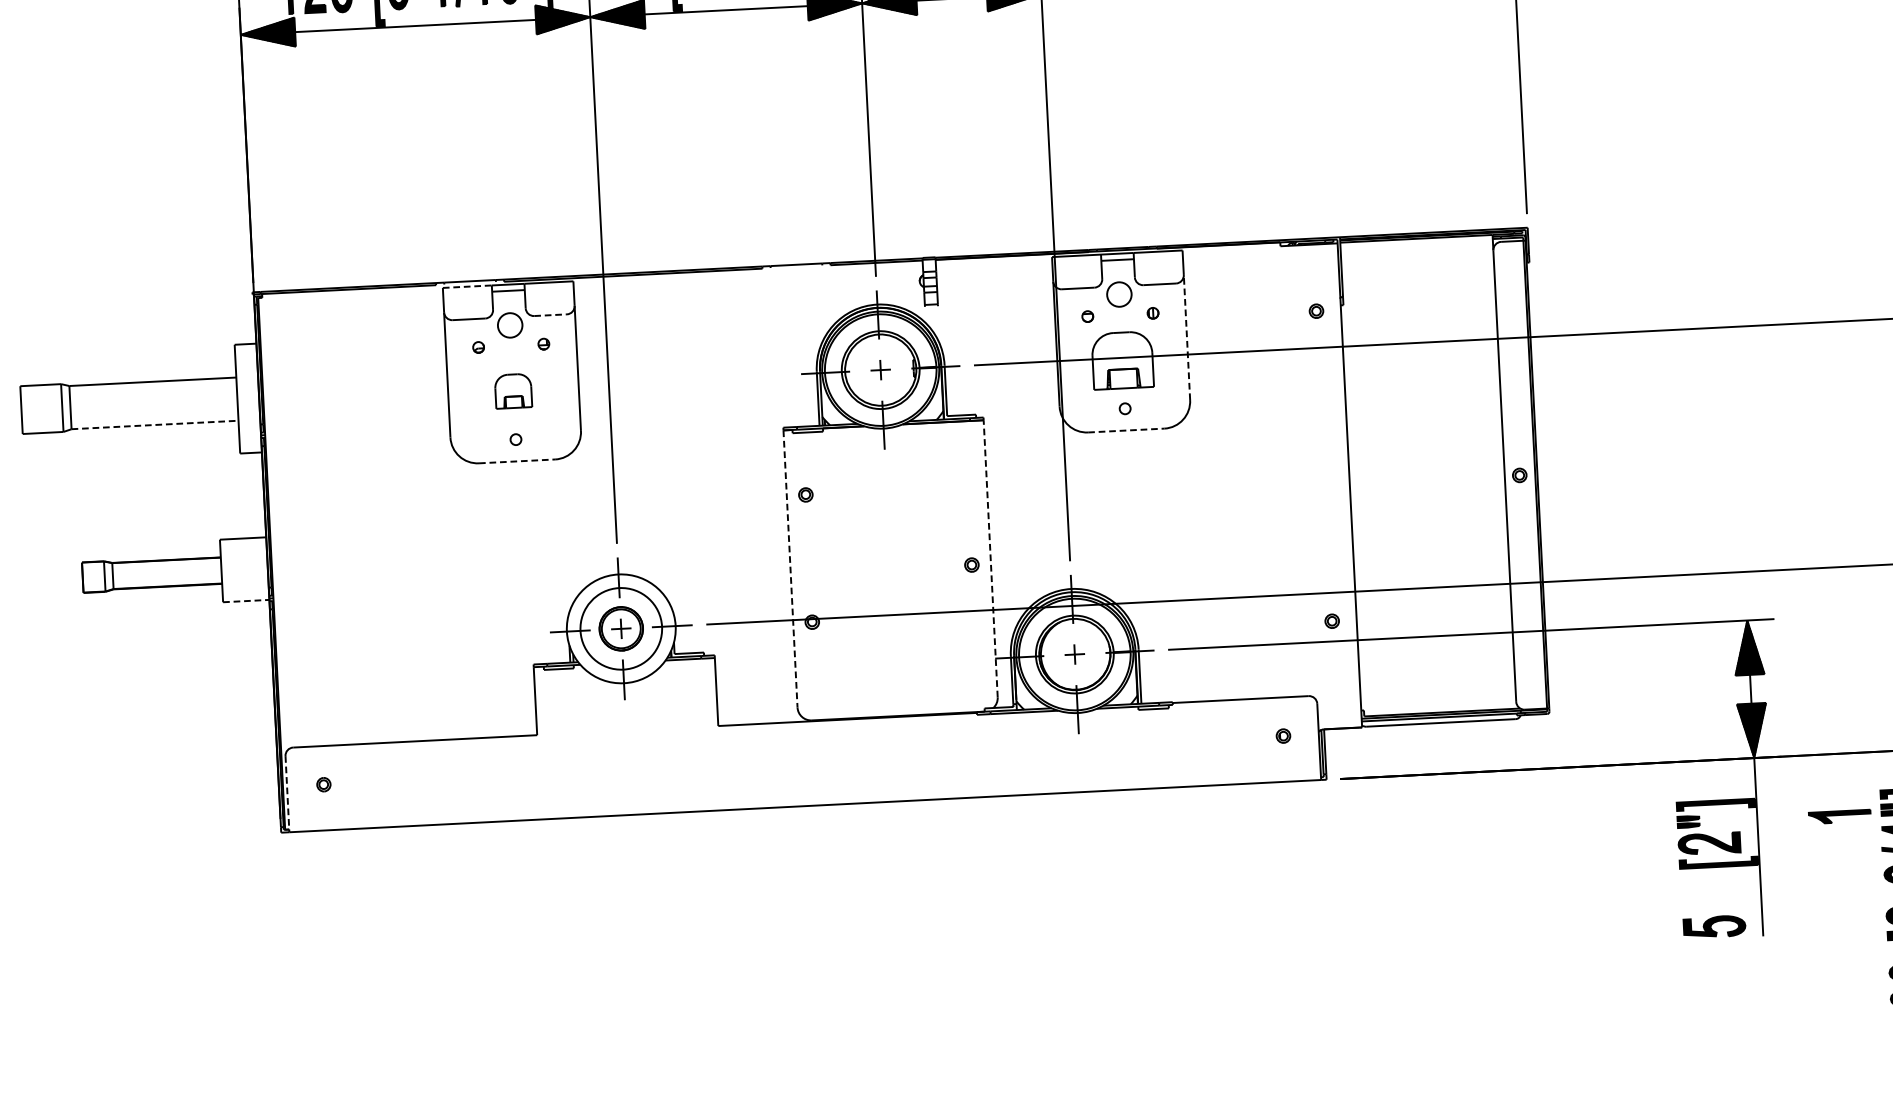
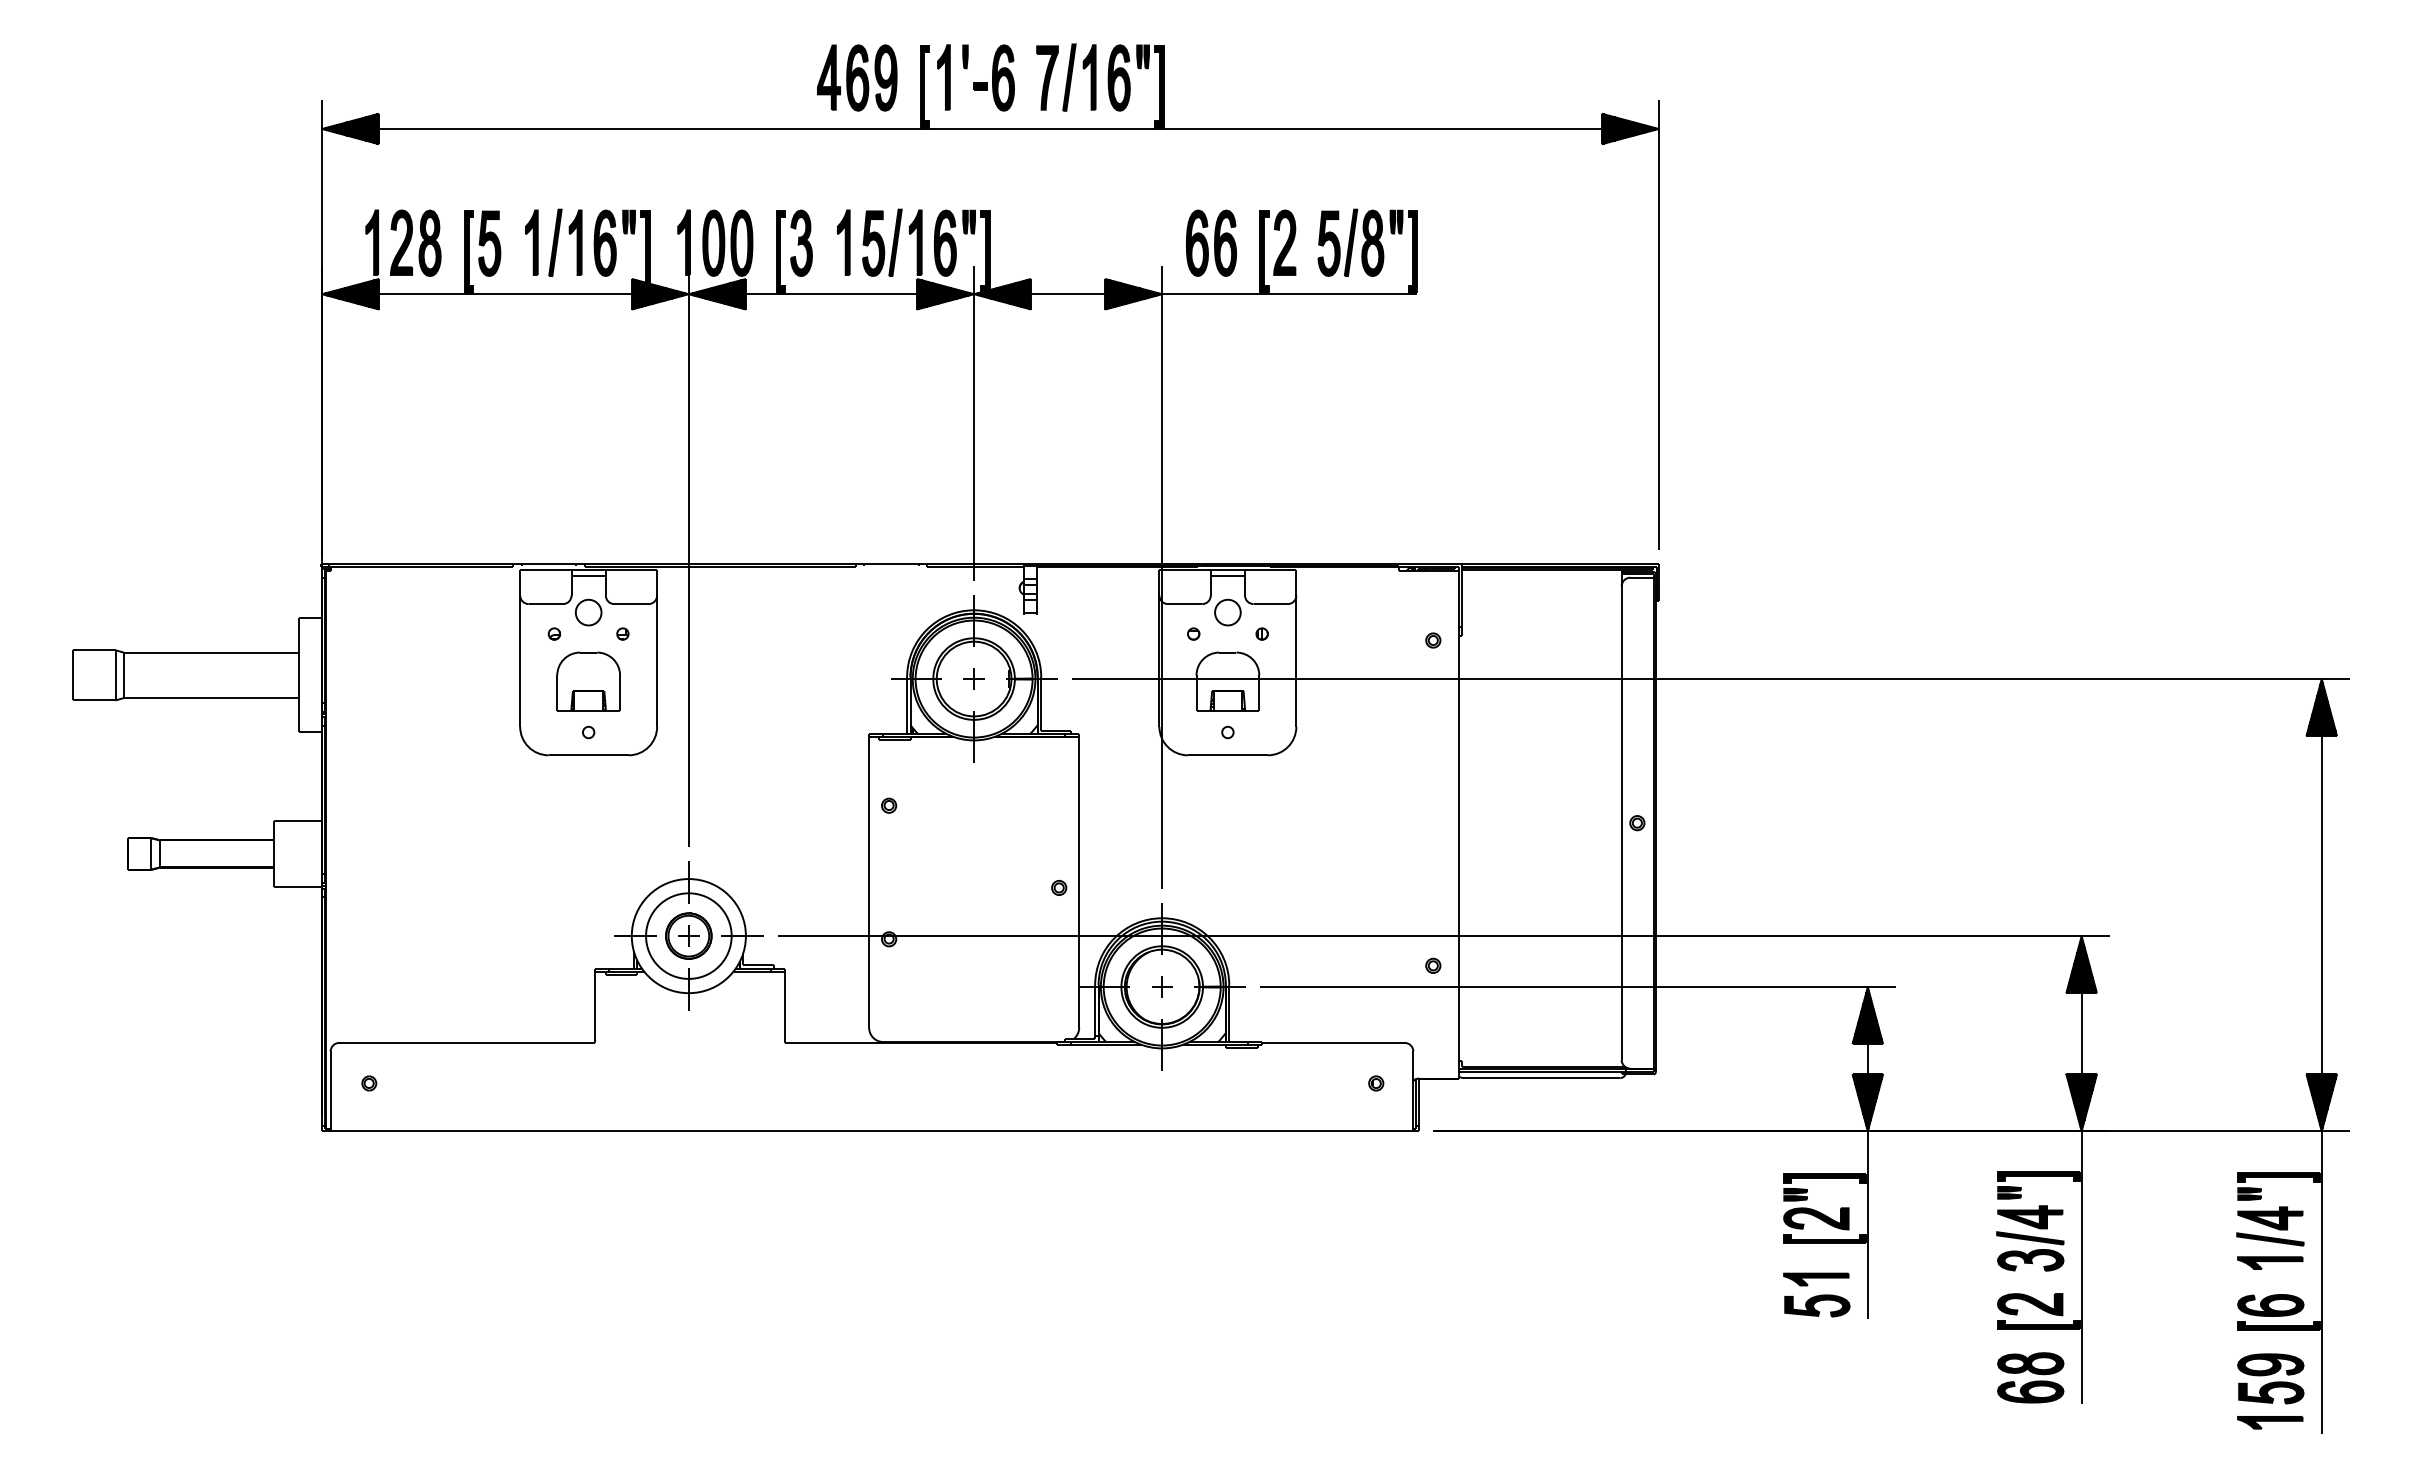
line: (466, 286) -> (545, 569), dashed -> solid
line: (550, 315) -> (631, 604), dashed -> solid
line: (1187, 337) -> (1296, 661), dashed -> solid
part: (513, 391) -> (588, 681), size x1.67
line: (154, 425) -> (211, 698), dashed -> solid
line: (1125, 430) -> (1227, 755), dashed -> solid
line: (516, 461) -> (588, 755), dashed -> solid
line: (990, 557) -> (1079, 881), dashed -> solid
line: (790, 569) -> (869, 882), dashed -> solid
line: (246, 601) -> (298, 887), dashed -> solid
line: (287, 794) -> (330, 1091), dashed -> solid
part: (1840, 816) -> (1816, 1279), moved

